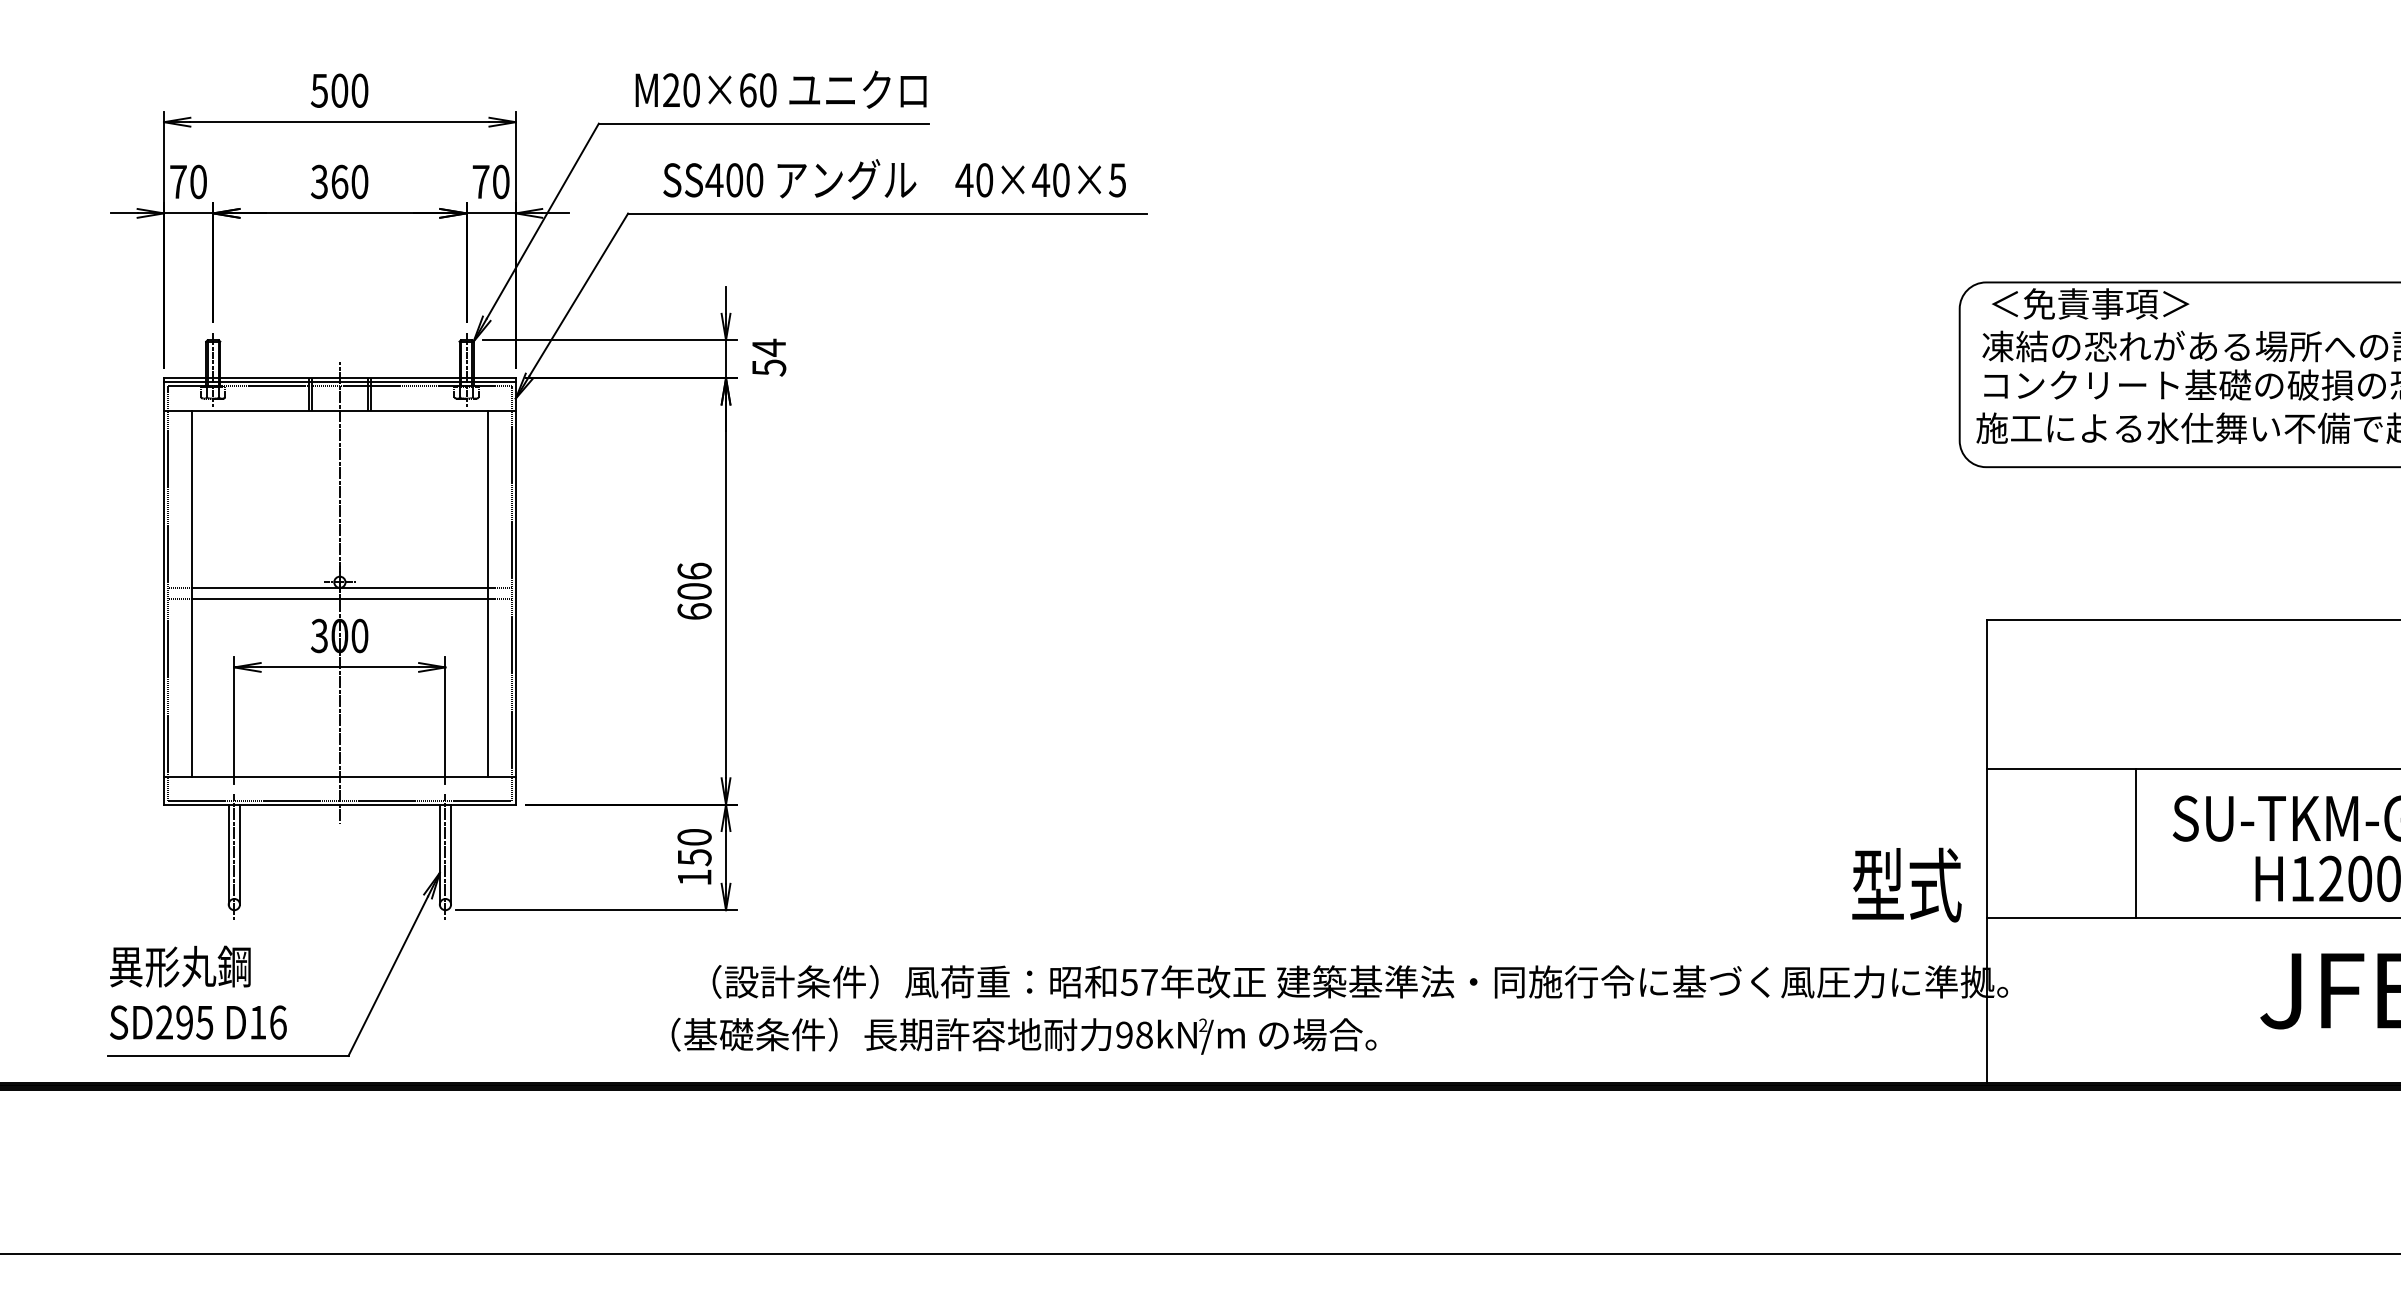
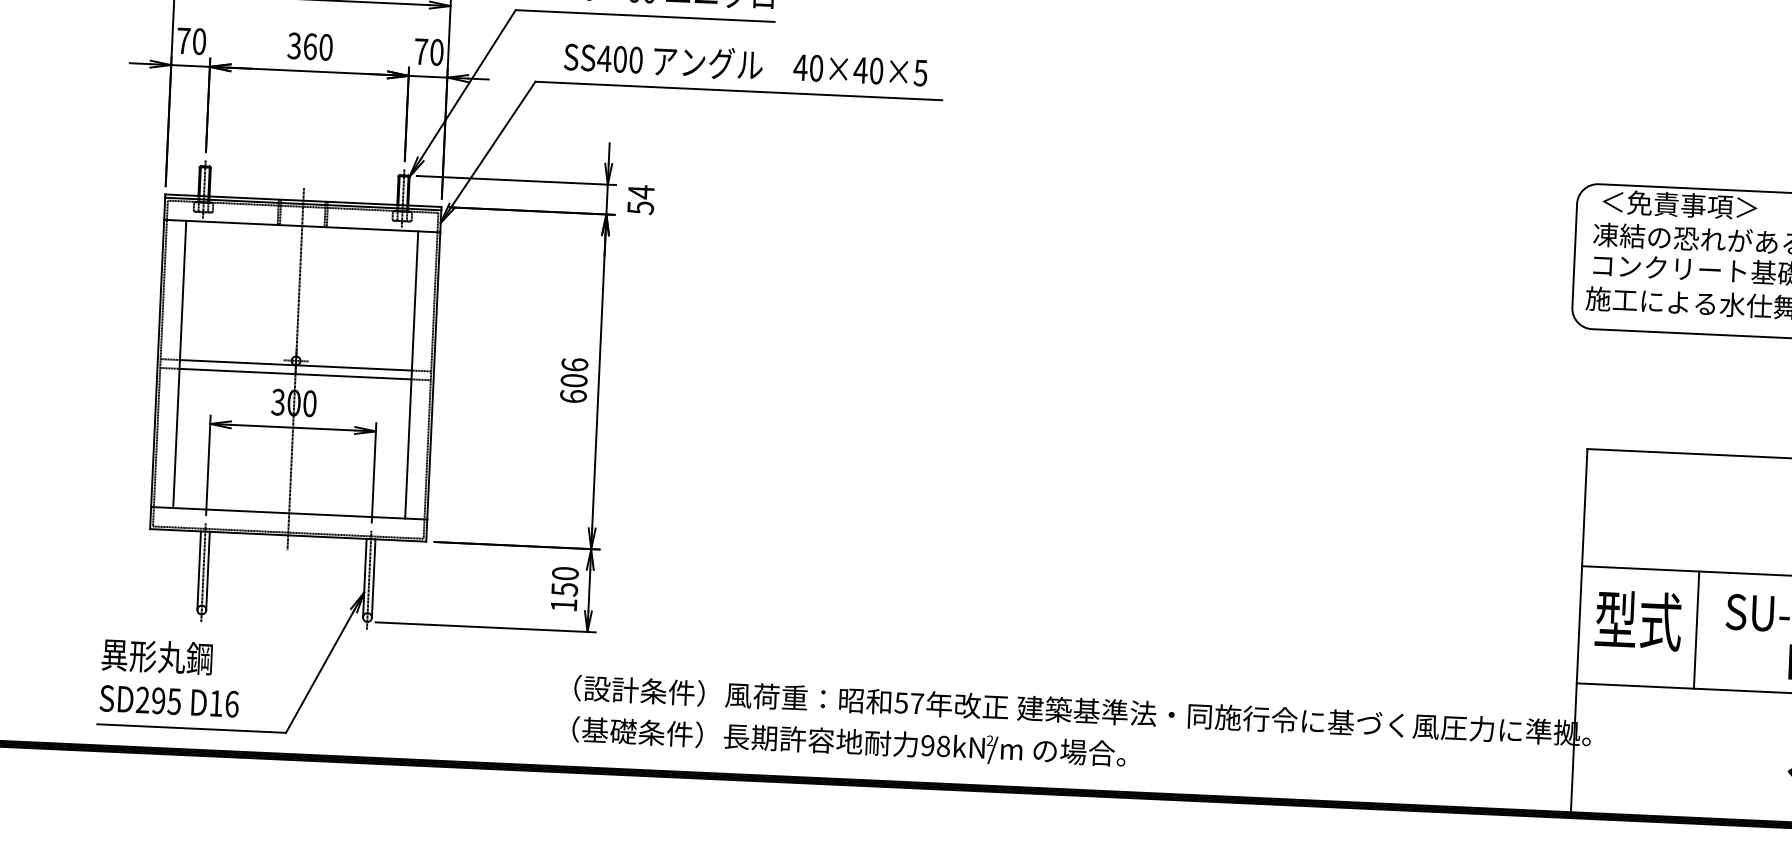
text: (1906, 884) -> (1638, 620), moved
text: (1023, 1035) -> (848, 742), moved

